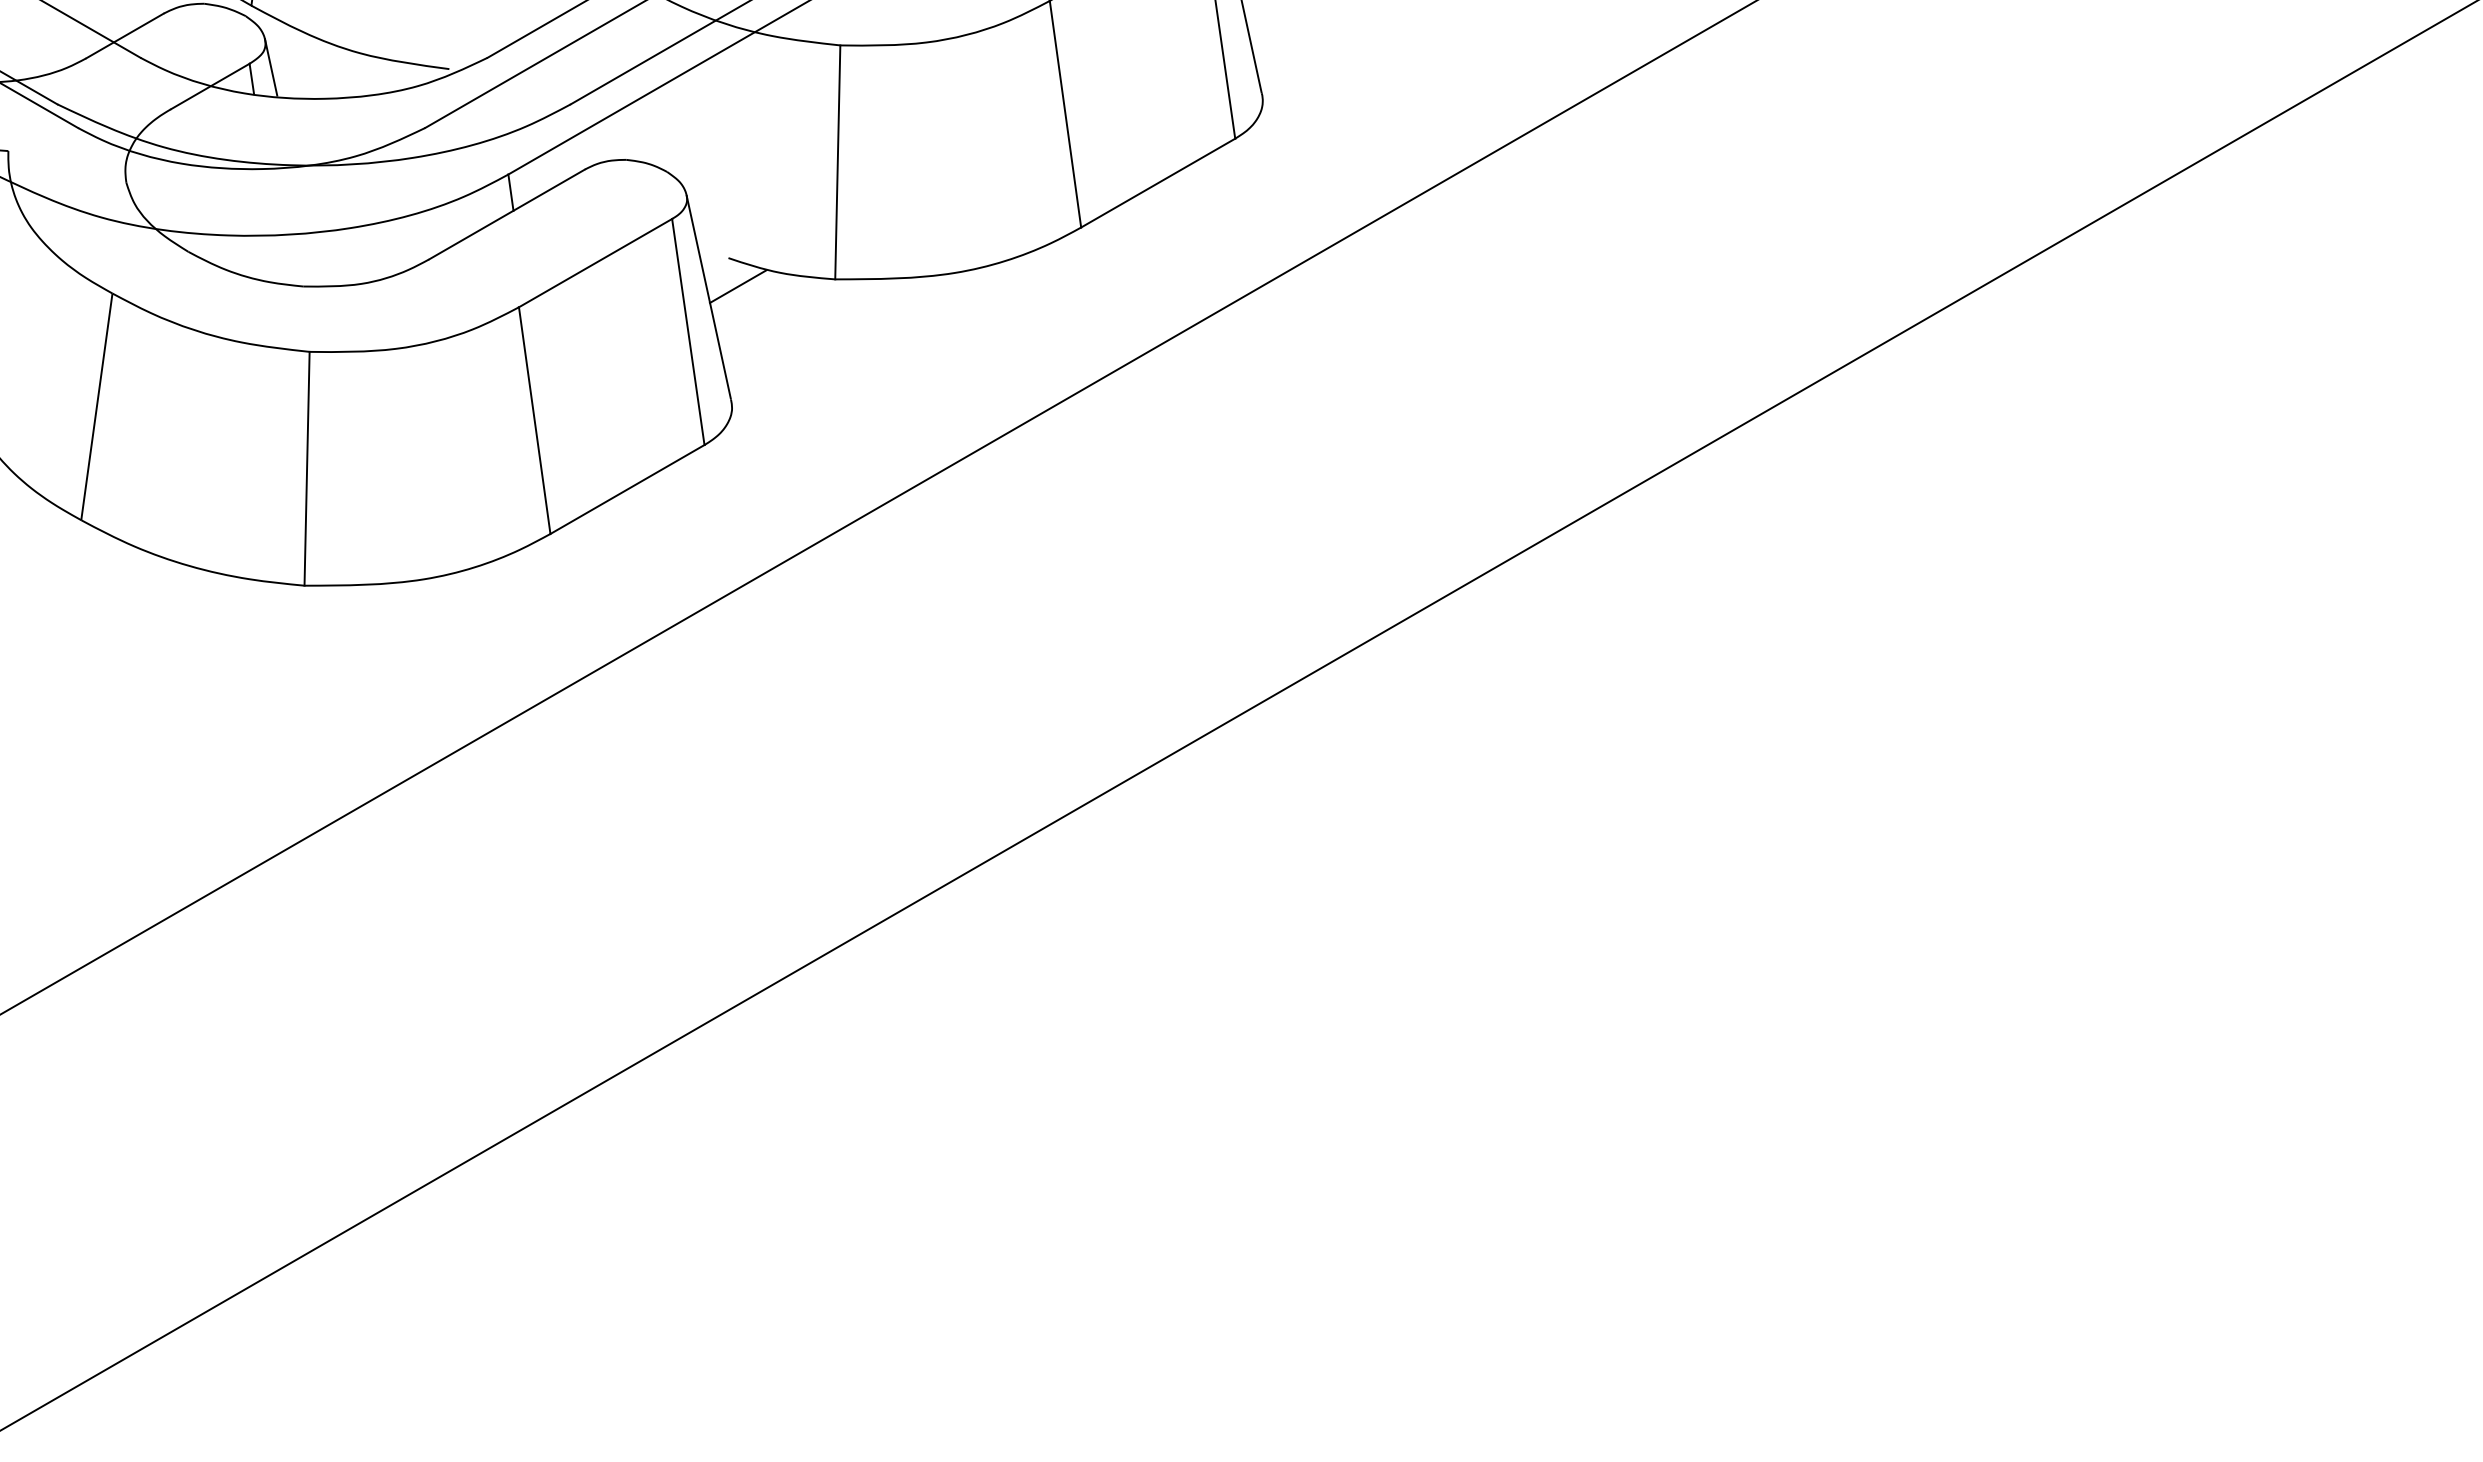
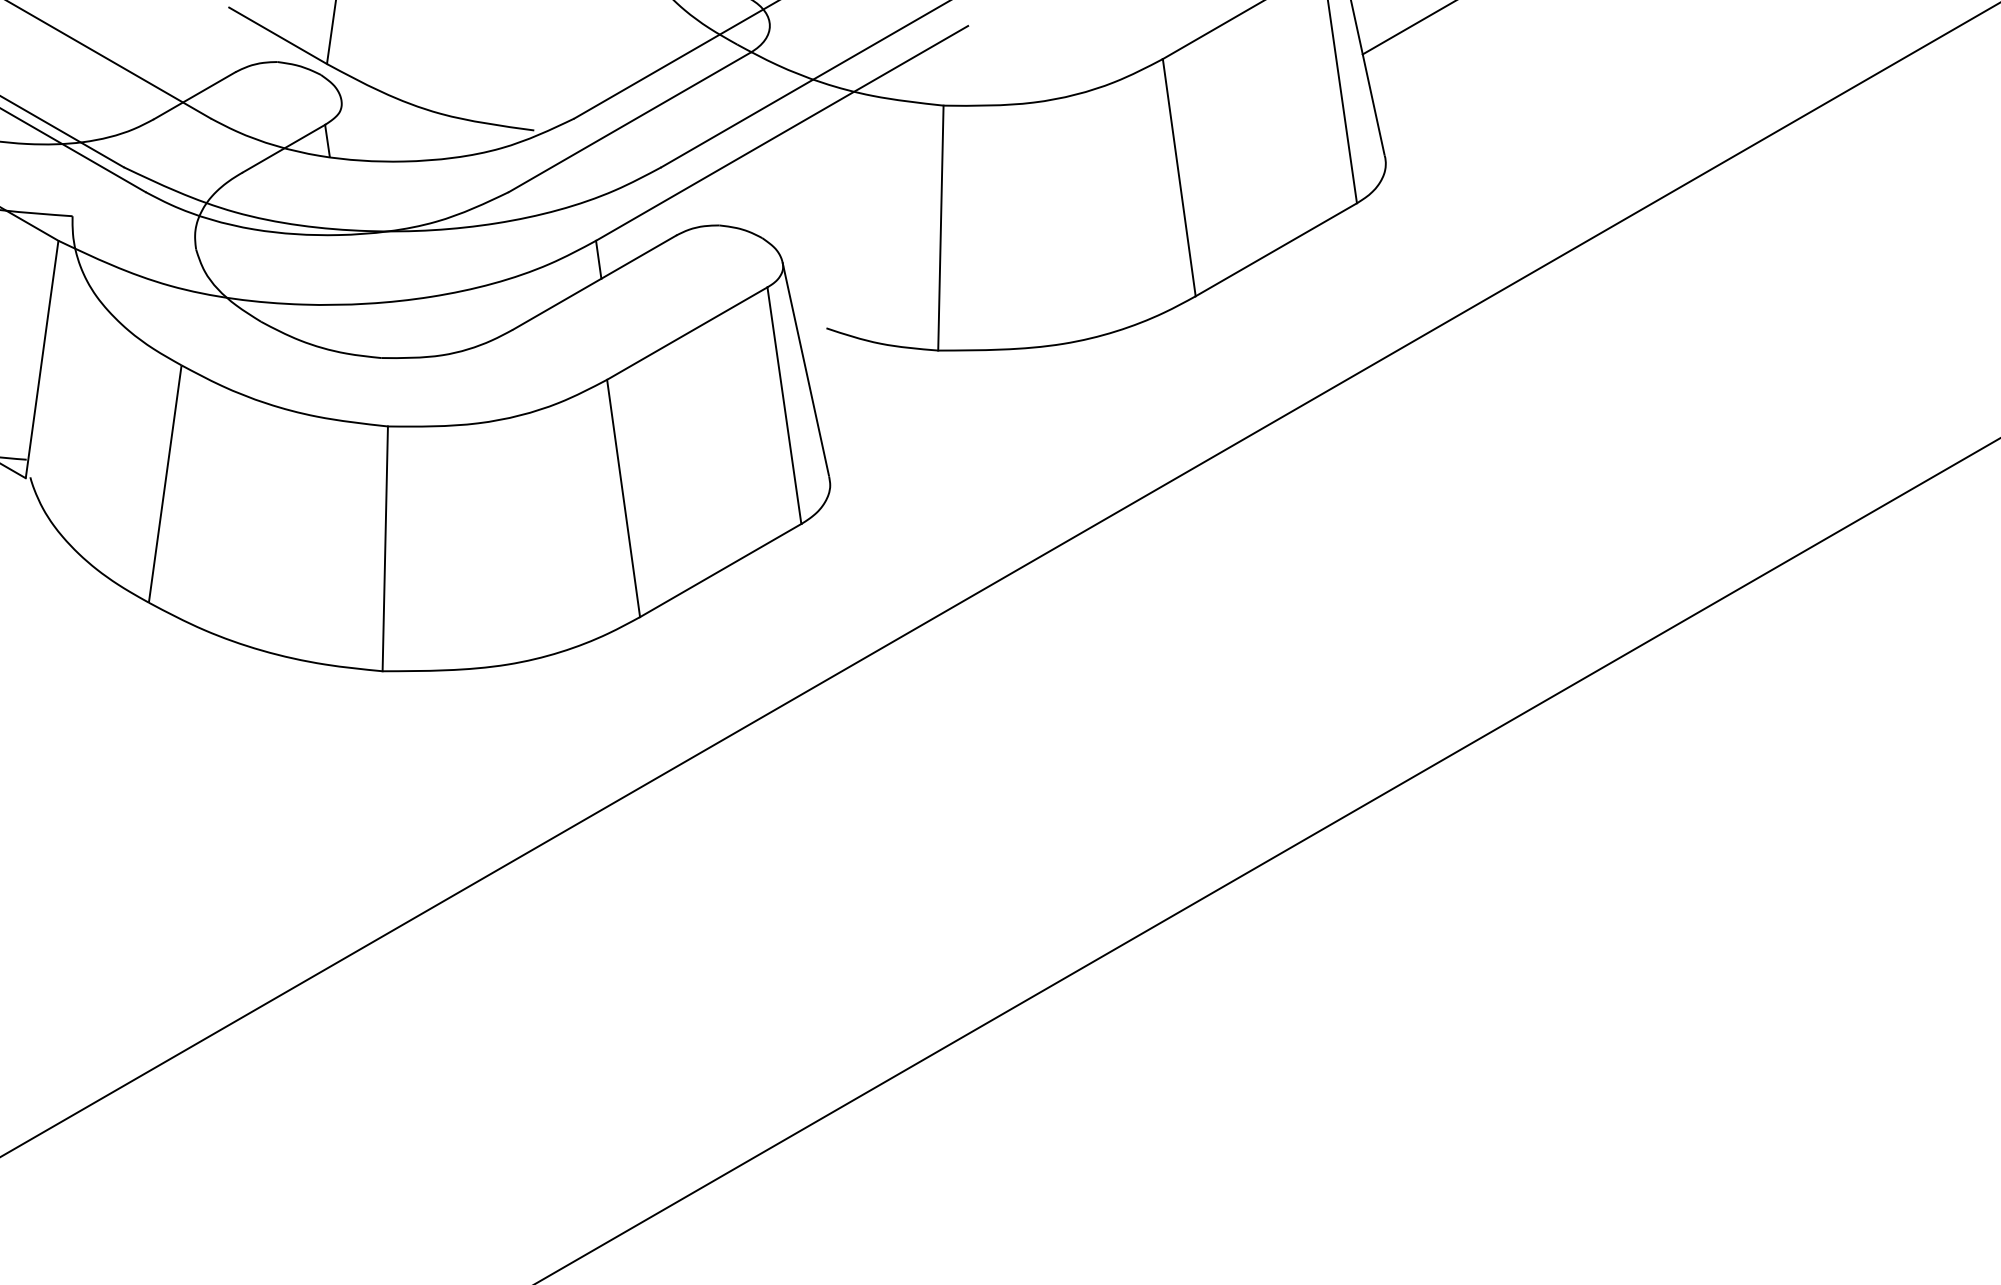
line: (271, 67) -> (348, 128), removed
line: (737, 286) -> (835, 358), removed

